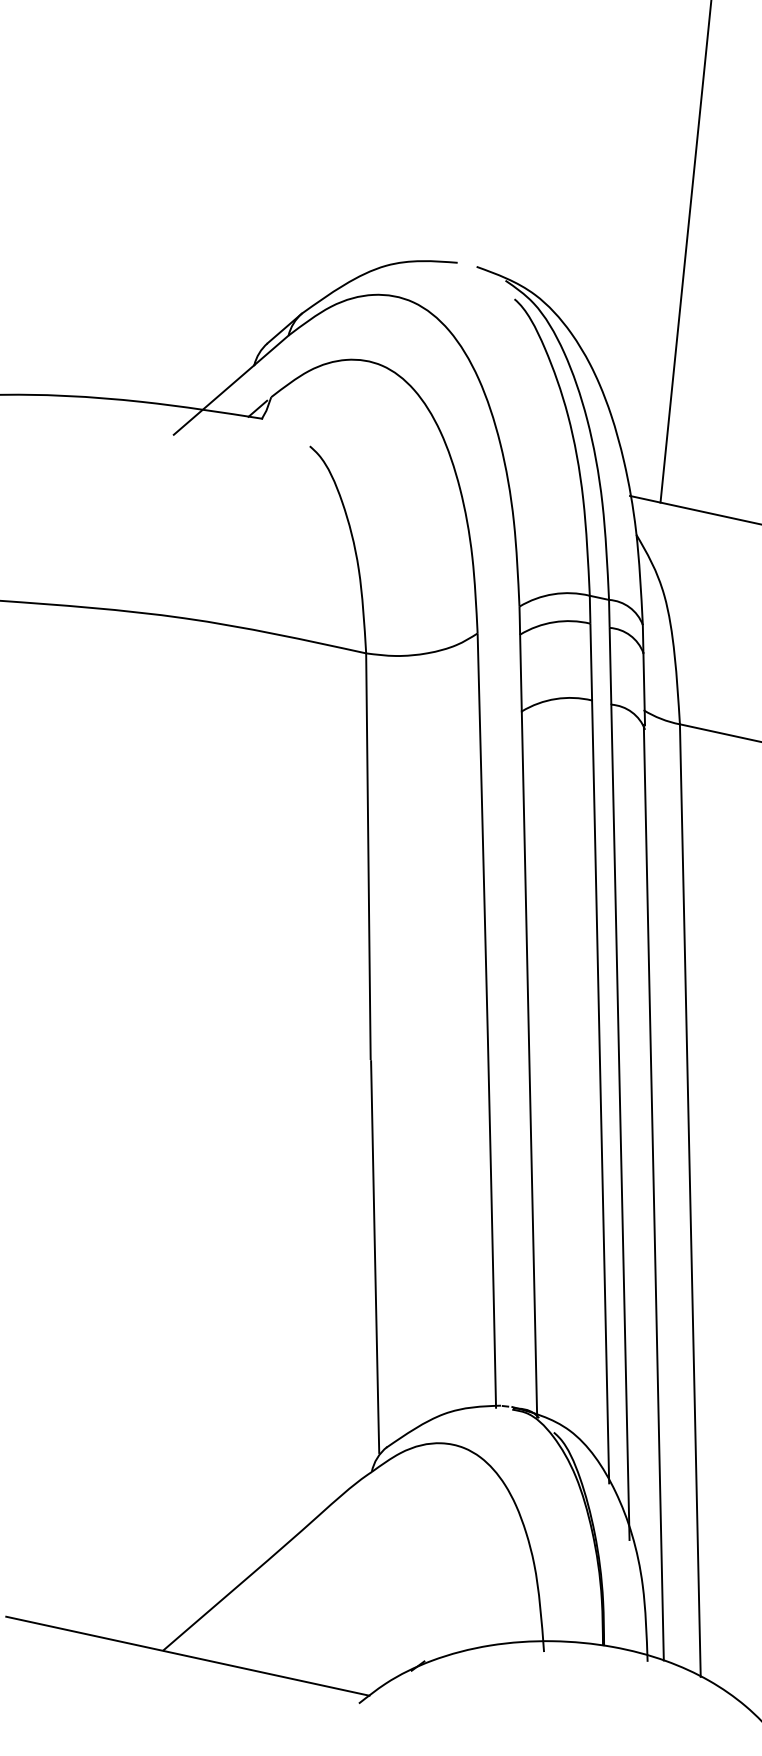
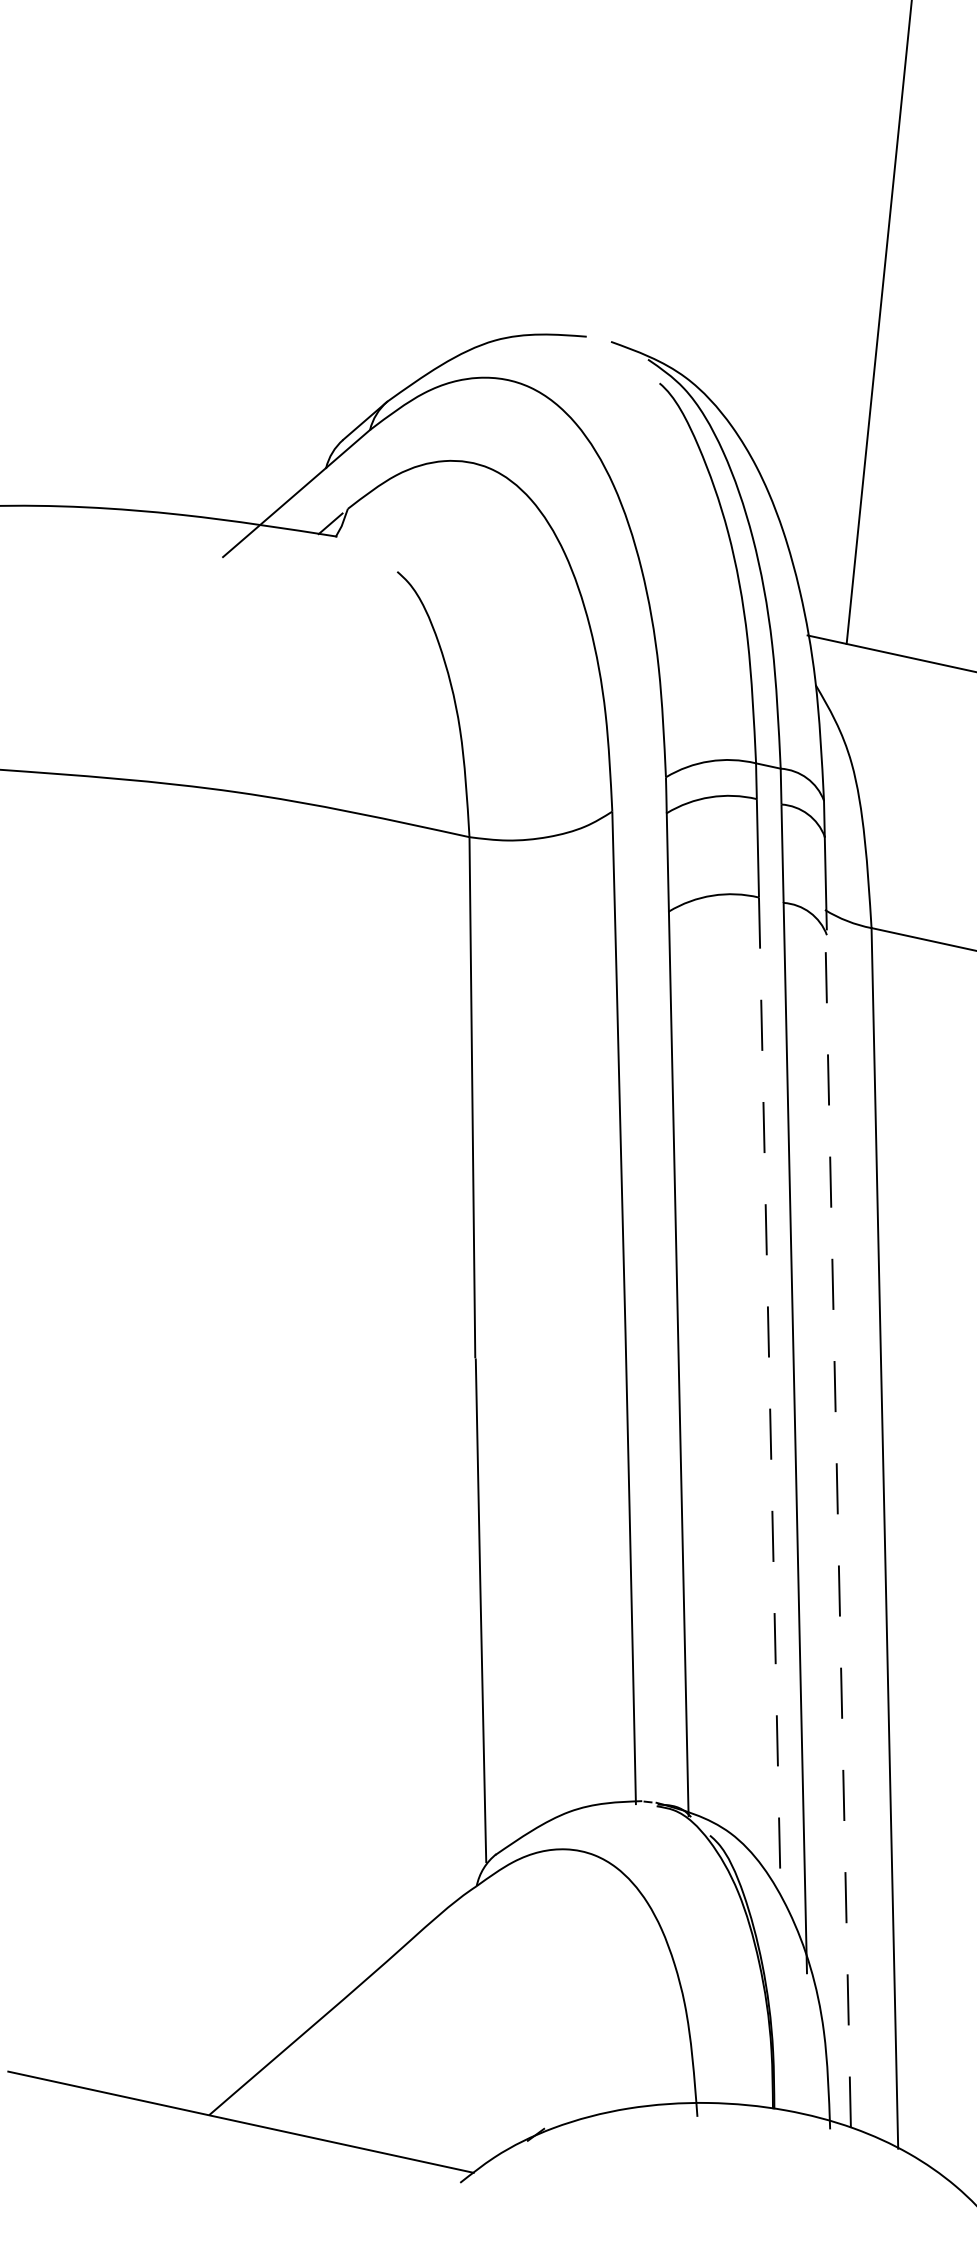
line: (600, 1092) -> (769, 1399), solid -> dashed
line: (654, 1192) -> (838, 1528), solid -> dashed

